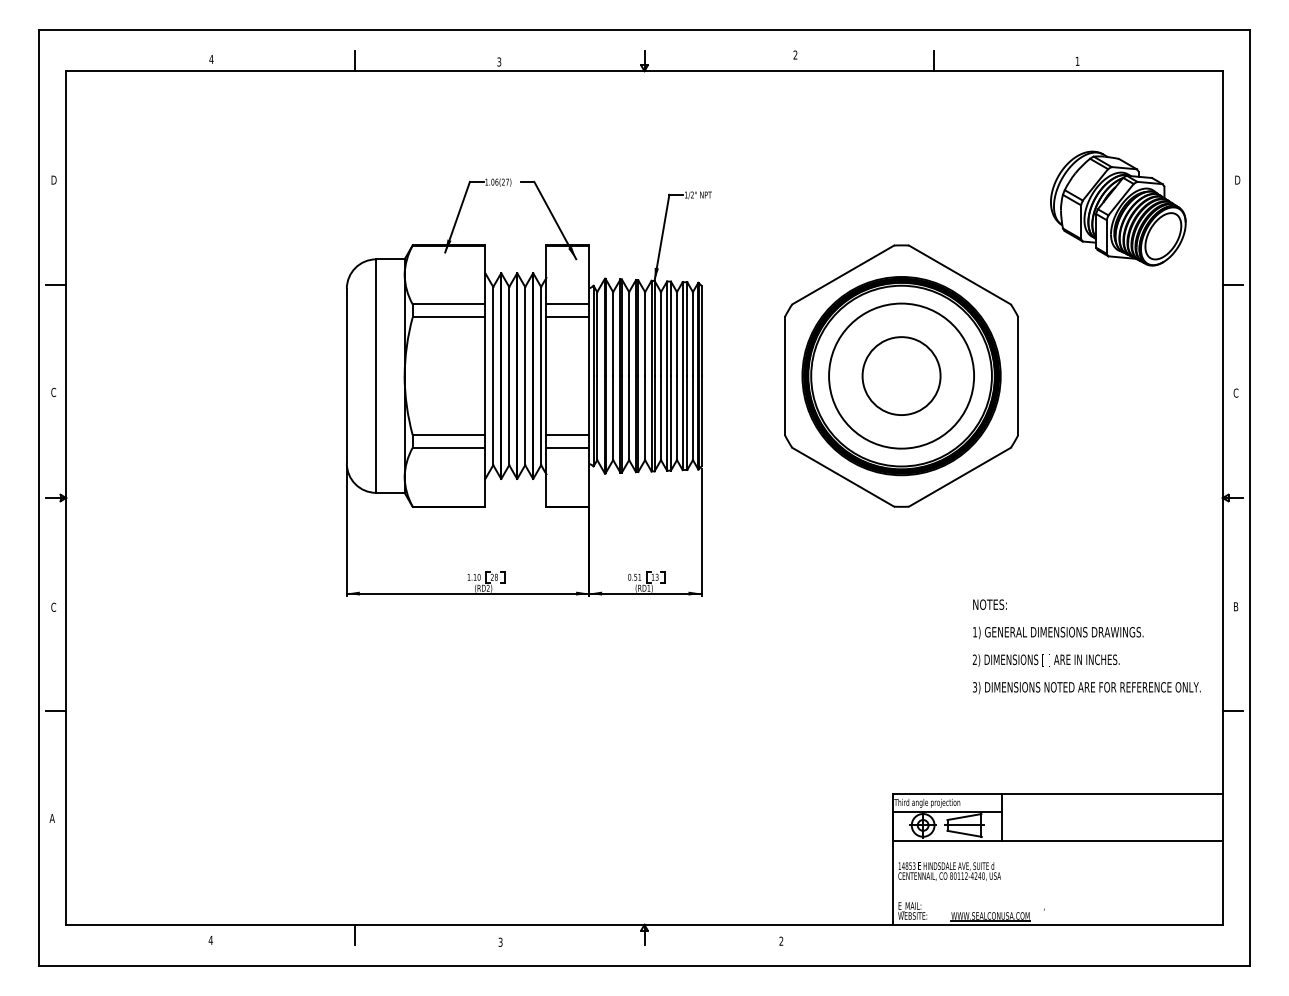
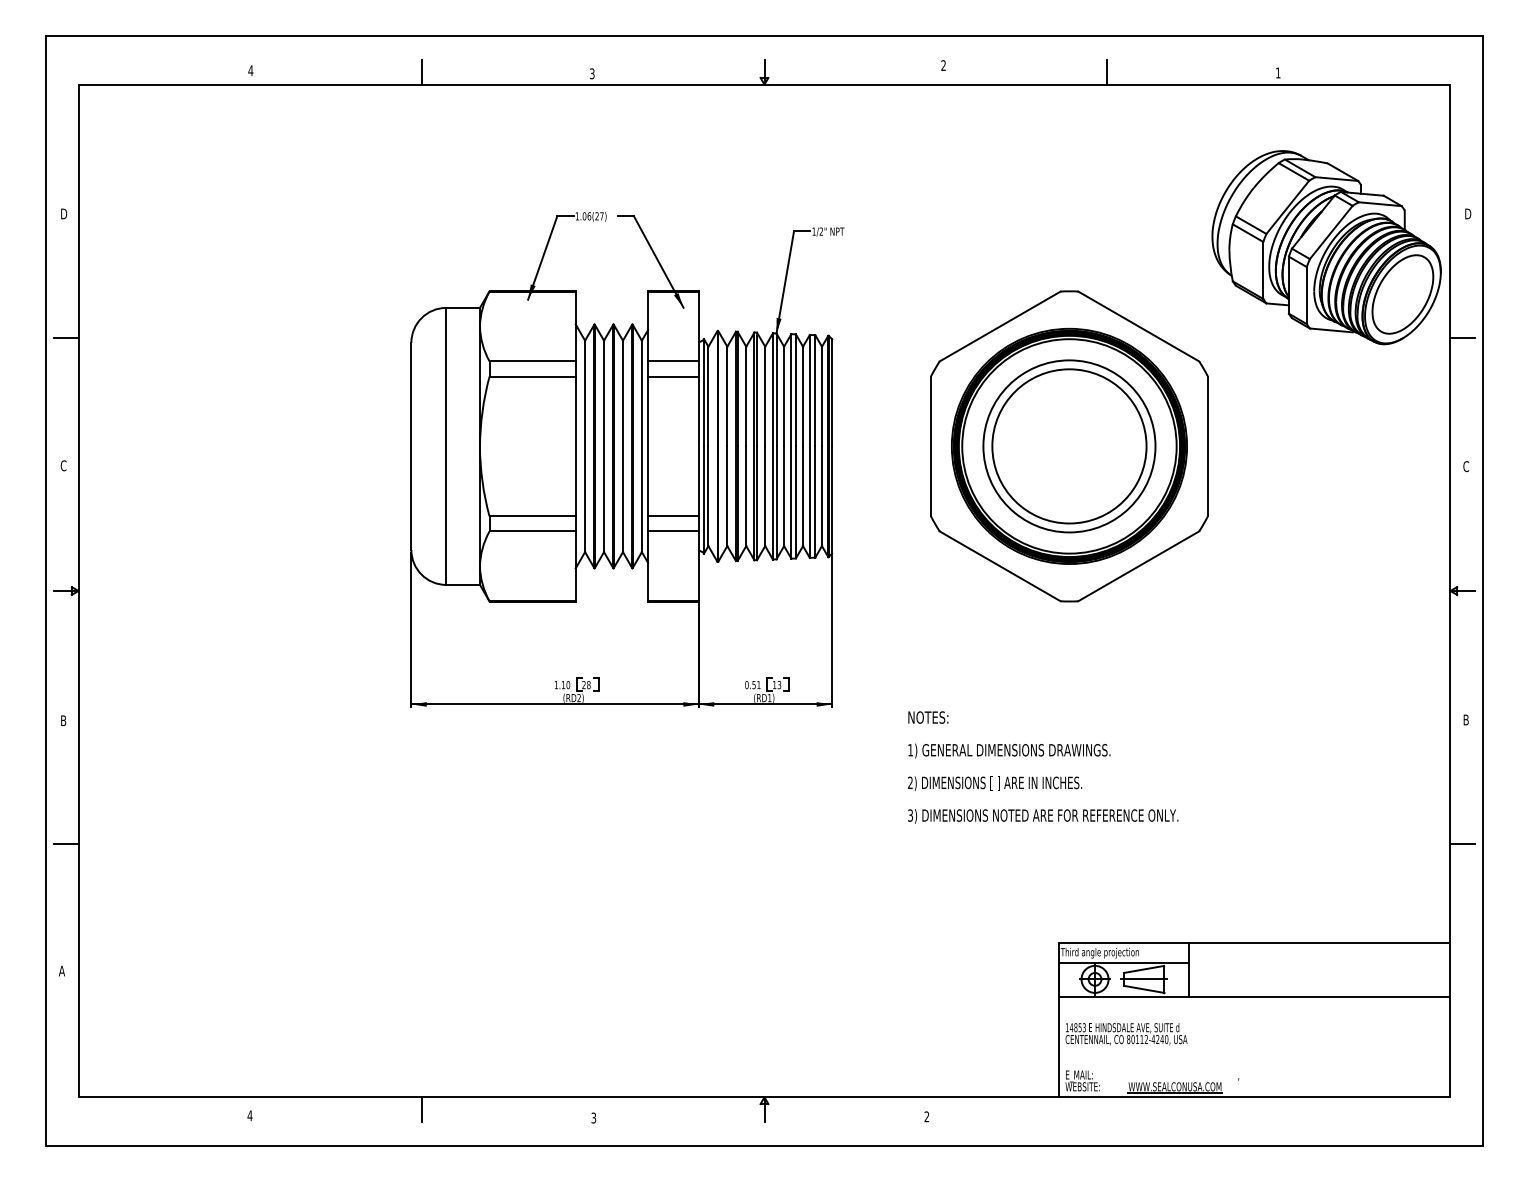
part: (1118, 208) -> (1326, 247), size x1.43
circle: (901, 376) -> (1069, 446), size x1.67
text: (53, 607) -> (63, 720), C -> B
text: (1087, 646) -> (1043, 767), moved

